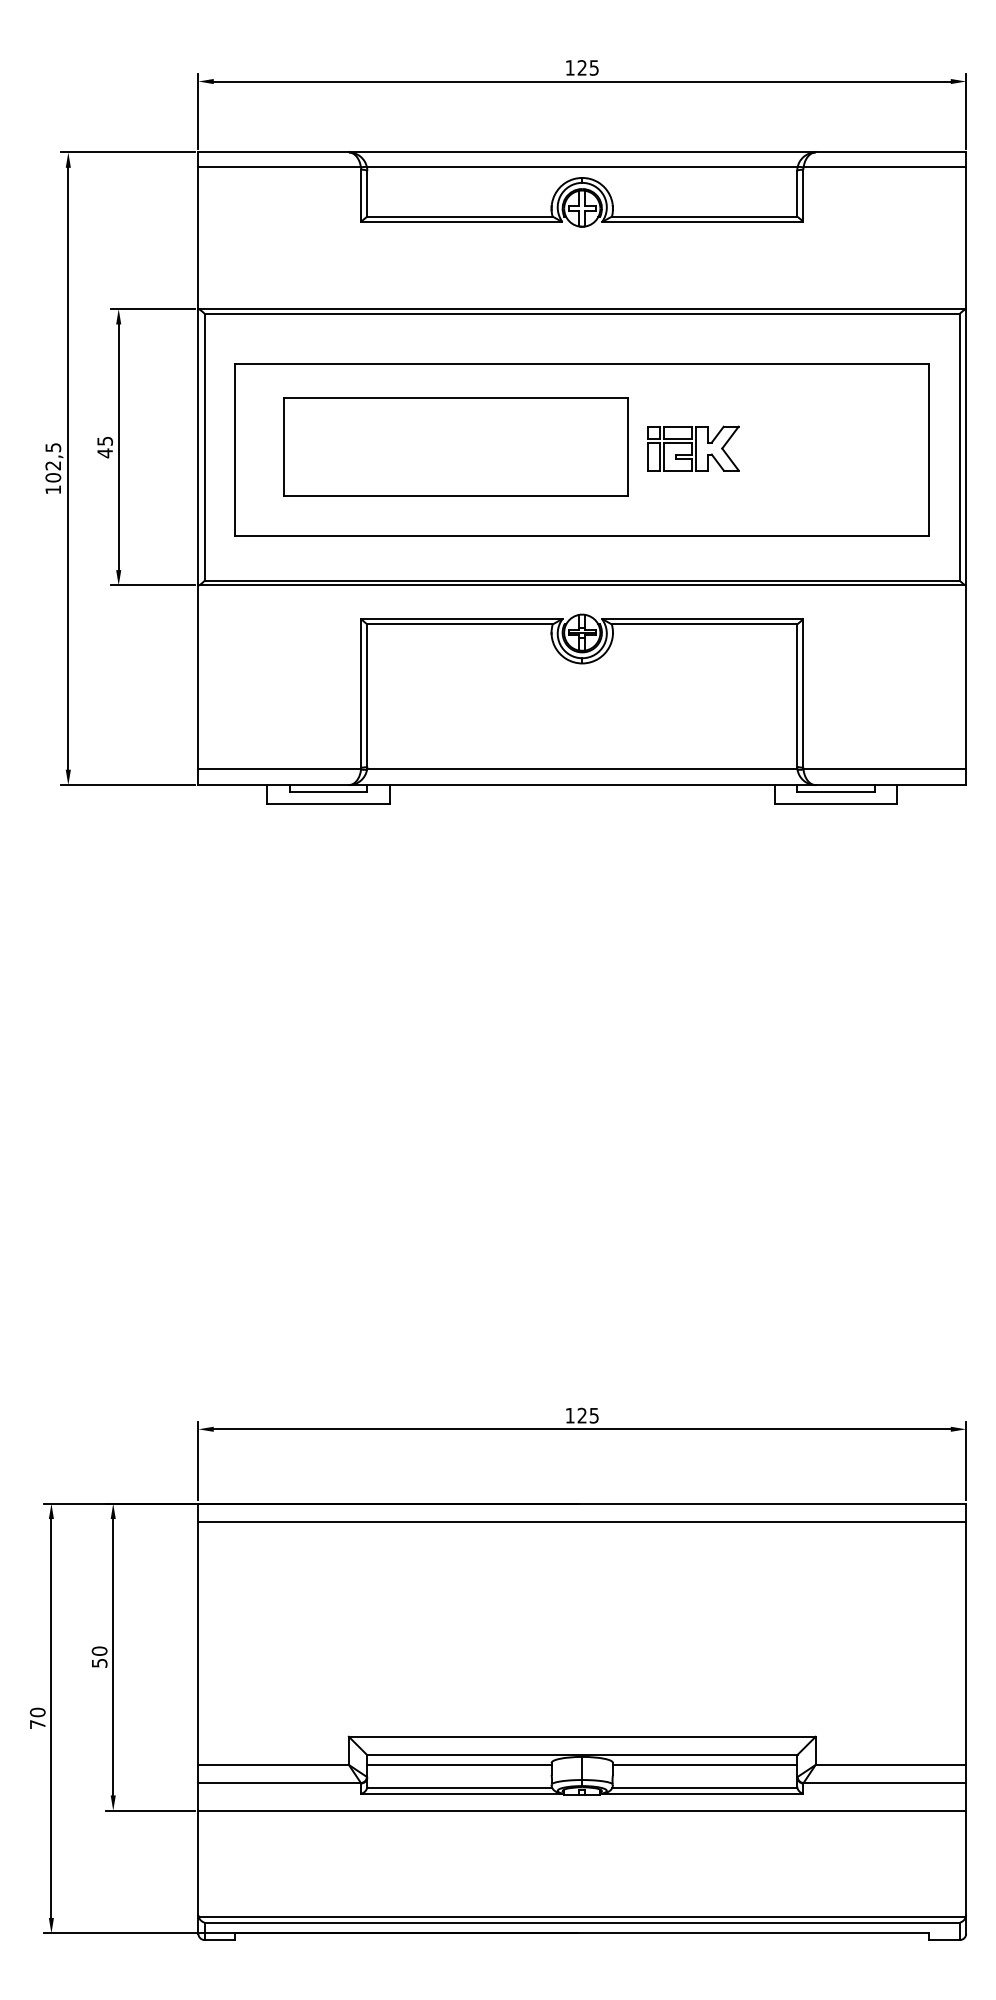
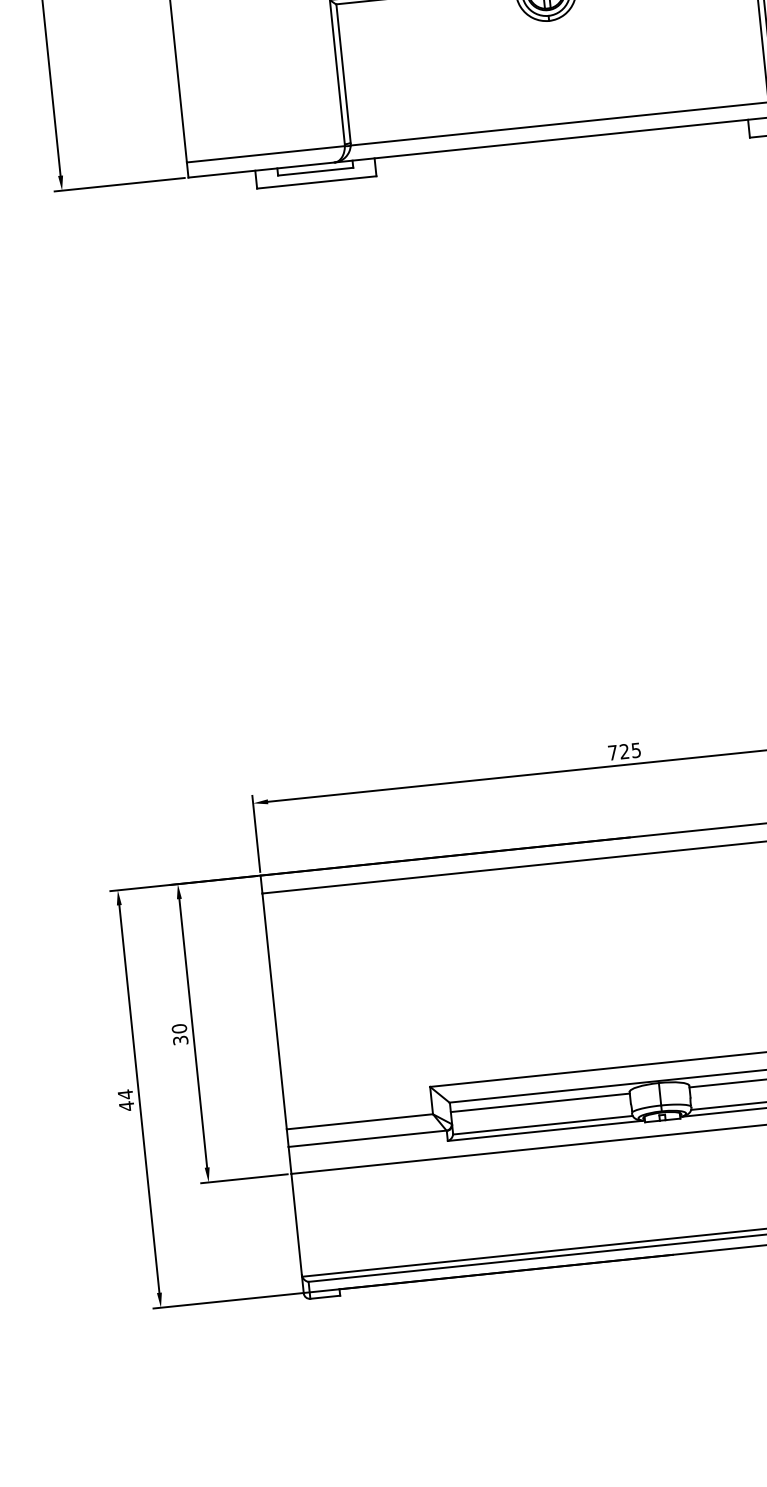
text: (569, 1415) -> (612, 752), 125 -> 725
text: (98, 1662) -> (179, 1039), 50 -> 30
text: (37, 1718) -> (125, 1100), 70 -> 44

